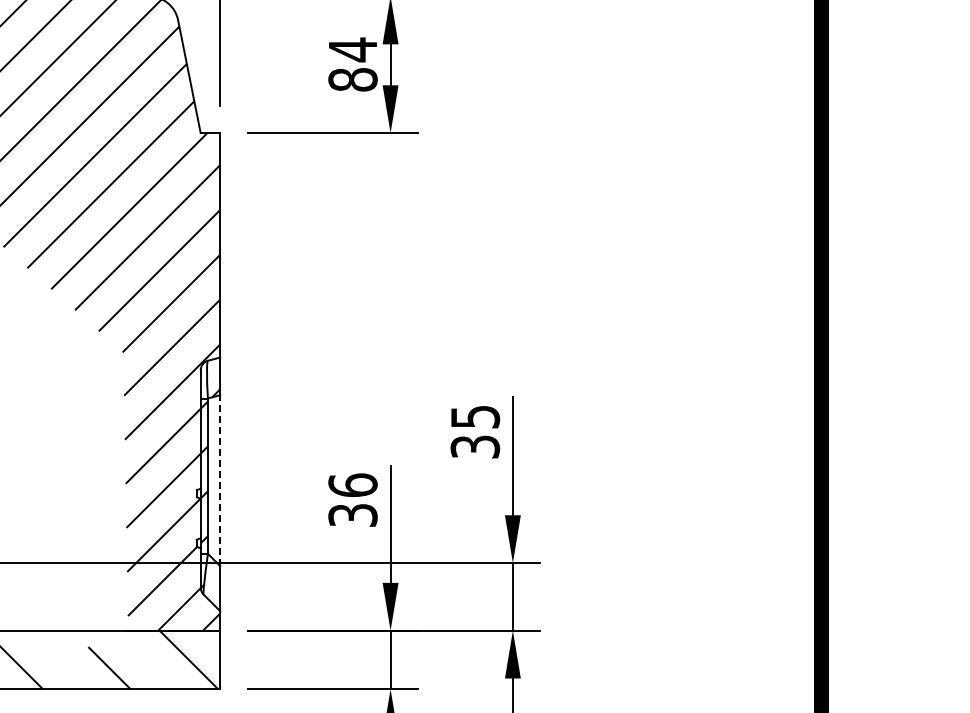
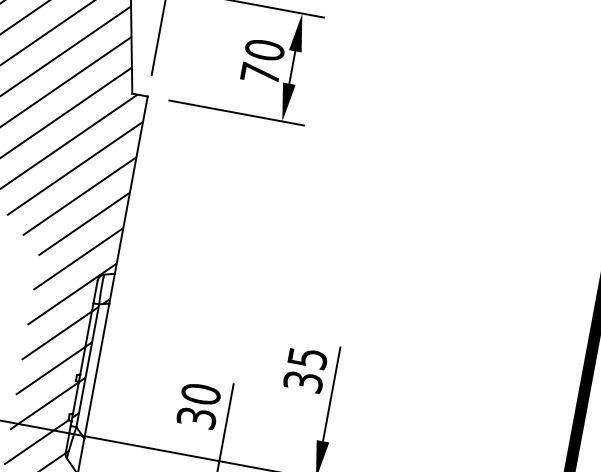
text: (352, 64) -> (262, 61), 84 -> 70
line: (220, 480) -> (97, 371), dashed -> solid
text: (352, 485) -> (200, 394), 36 -> 30

